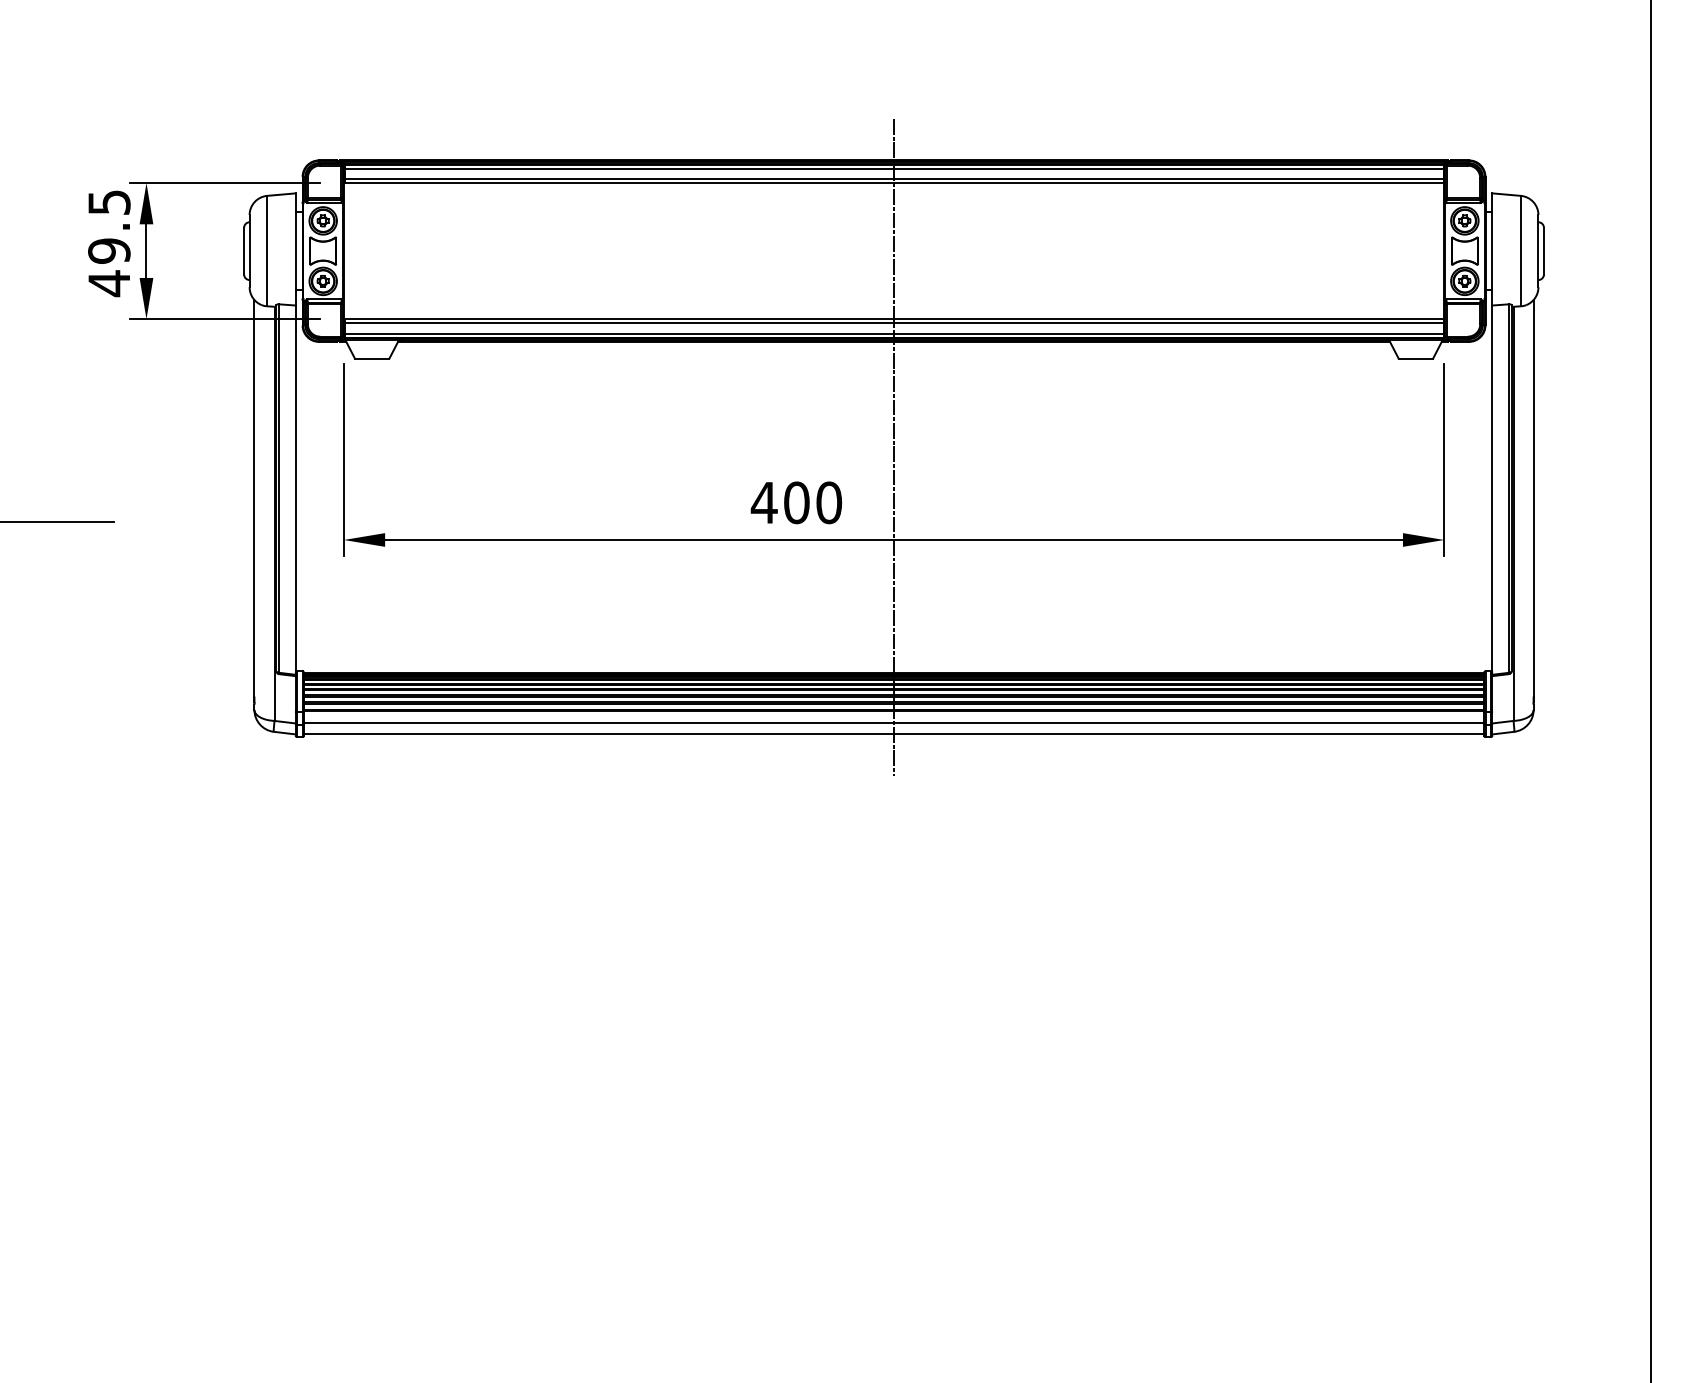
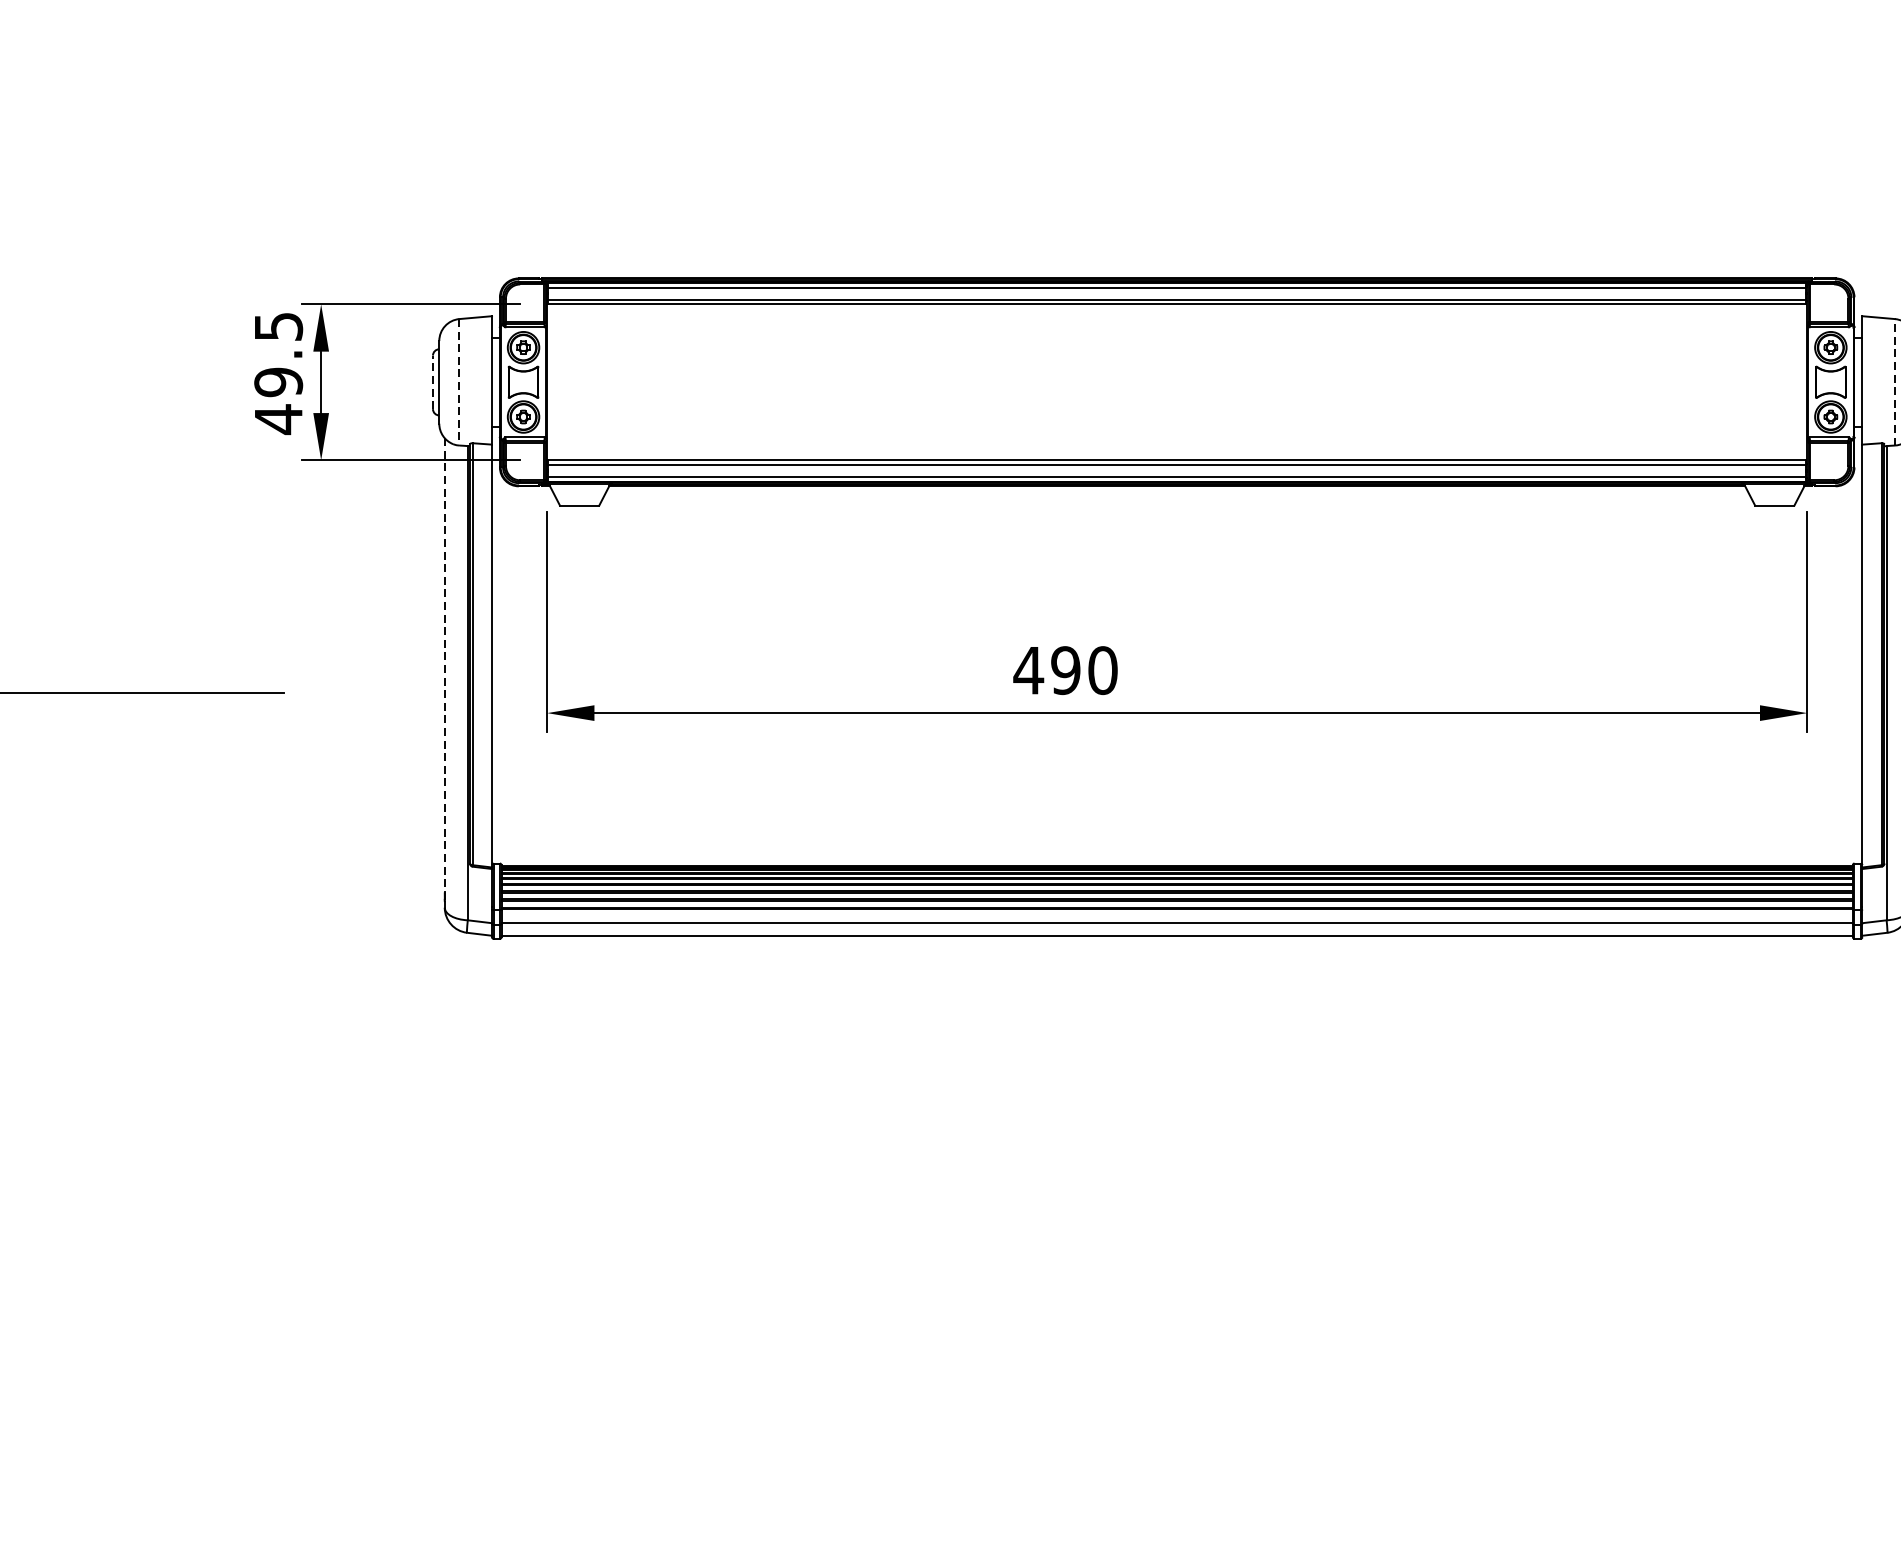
line: (244, 250) -> (433, 381), solid -> dashed
line: (1520, 250) -> (1894, 381), solid -> dashed
line: (267, 251) -> (459, 382), solid -> dashed
line: (894, 447) -> (1177, 607), removed
line: (254, 498) -> (444, 665), solid -> dashed
text: (796, 502) -> (1065, 670), 400 -> 490

